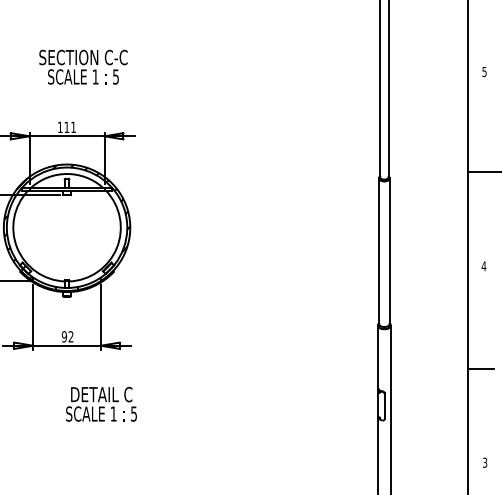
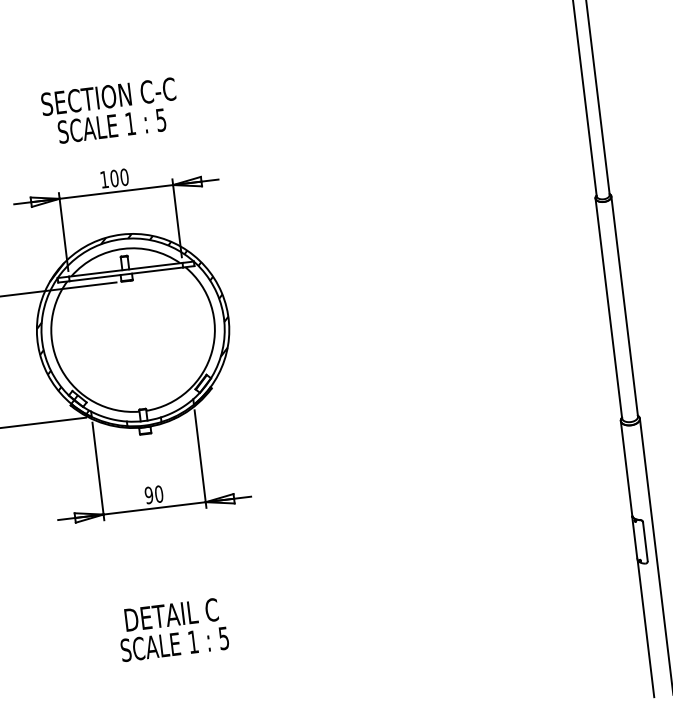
text: (83, 66) -> (110, 110), moved
text: (70, 127) -> (119, 178), 111 -> 100
text: (70, 336) -> (158, 493), 92 -> 90
text: (101, 403) -> (172, 628), moved

